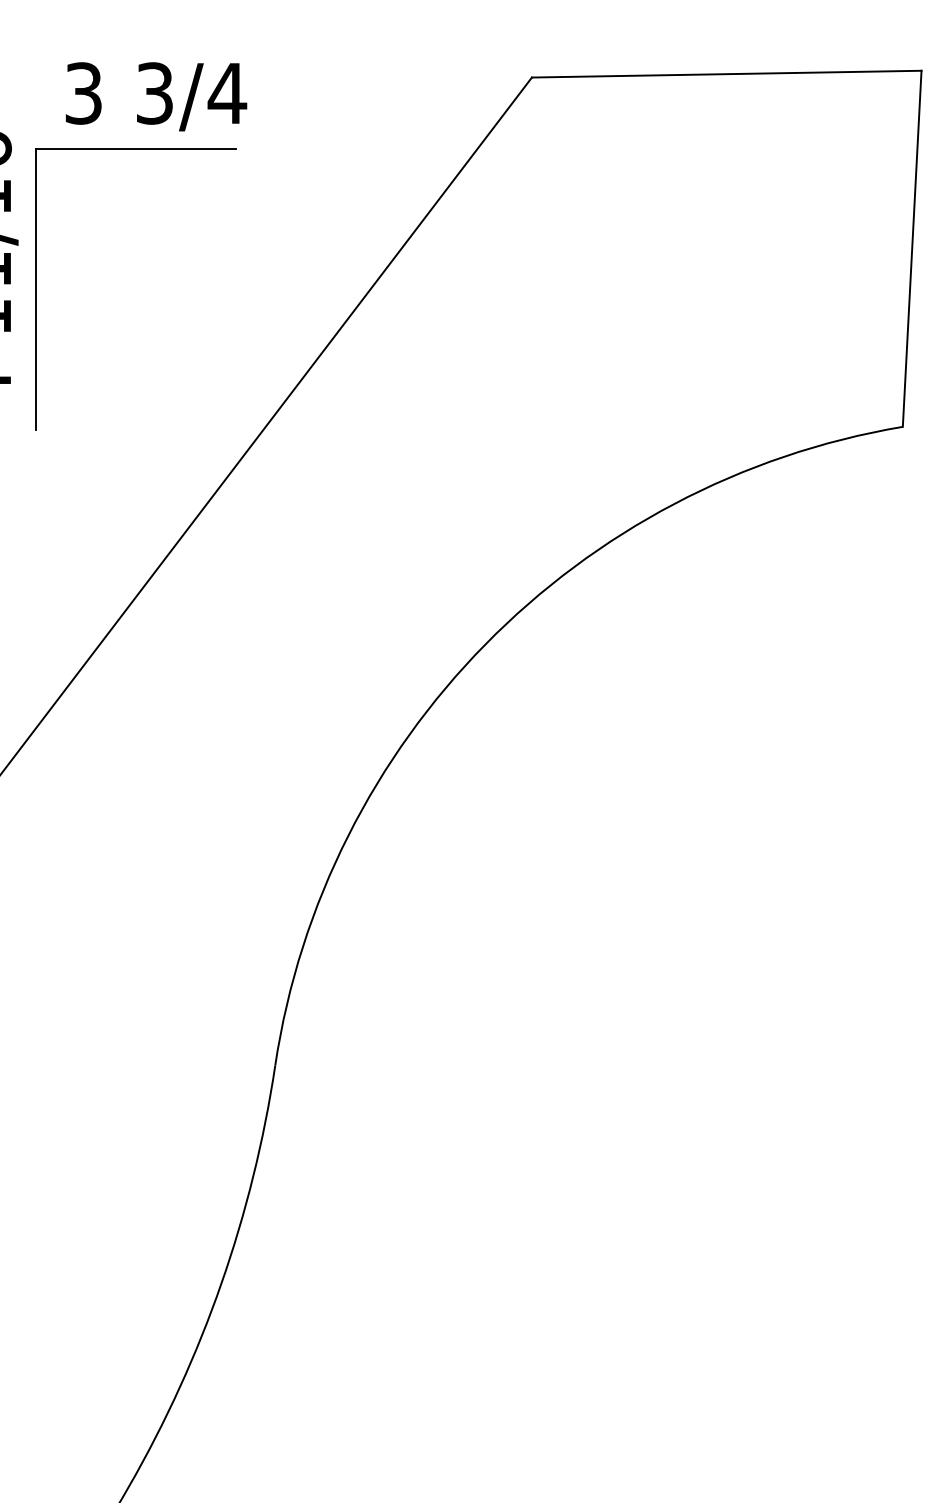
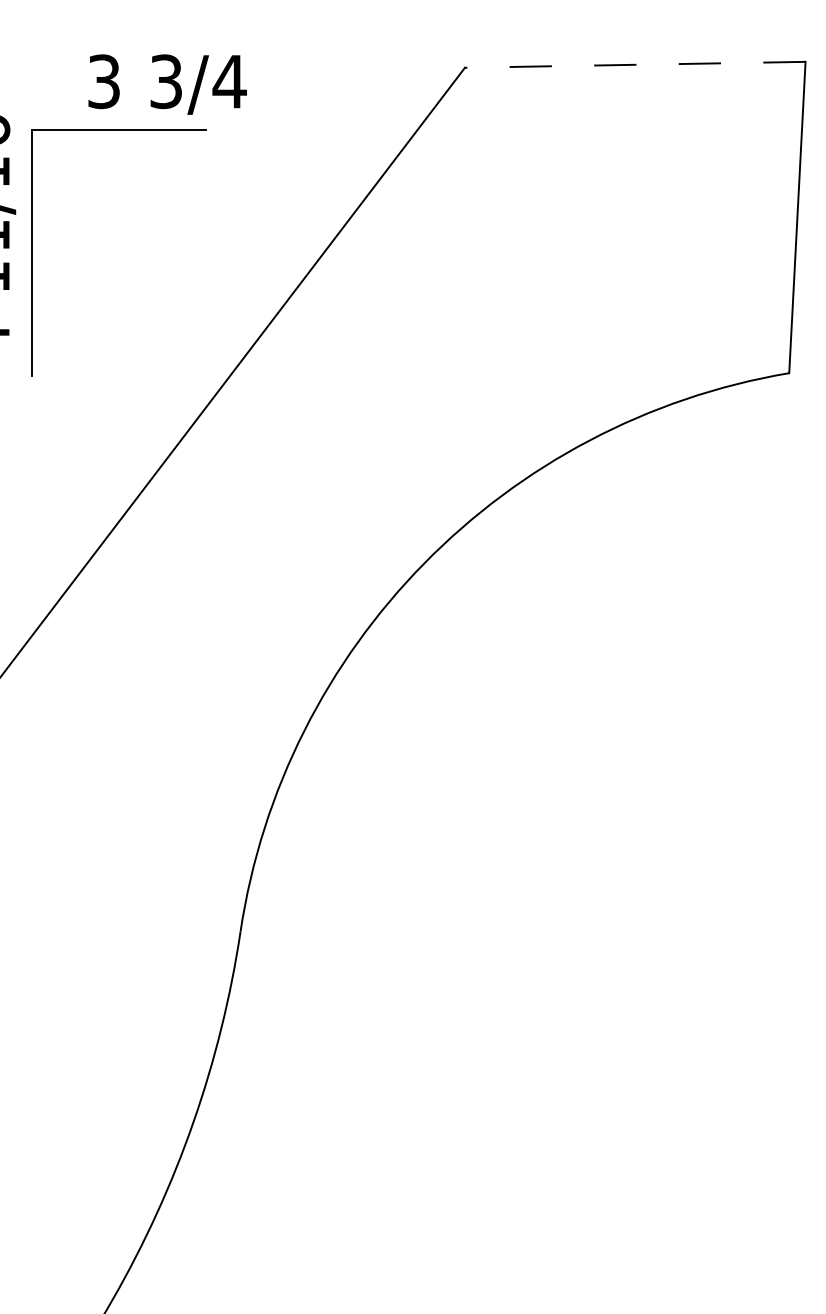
line: (725, 73) -> (634, 64), solid -> dashed
text: (156, 96) -> (167, 84), moved

